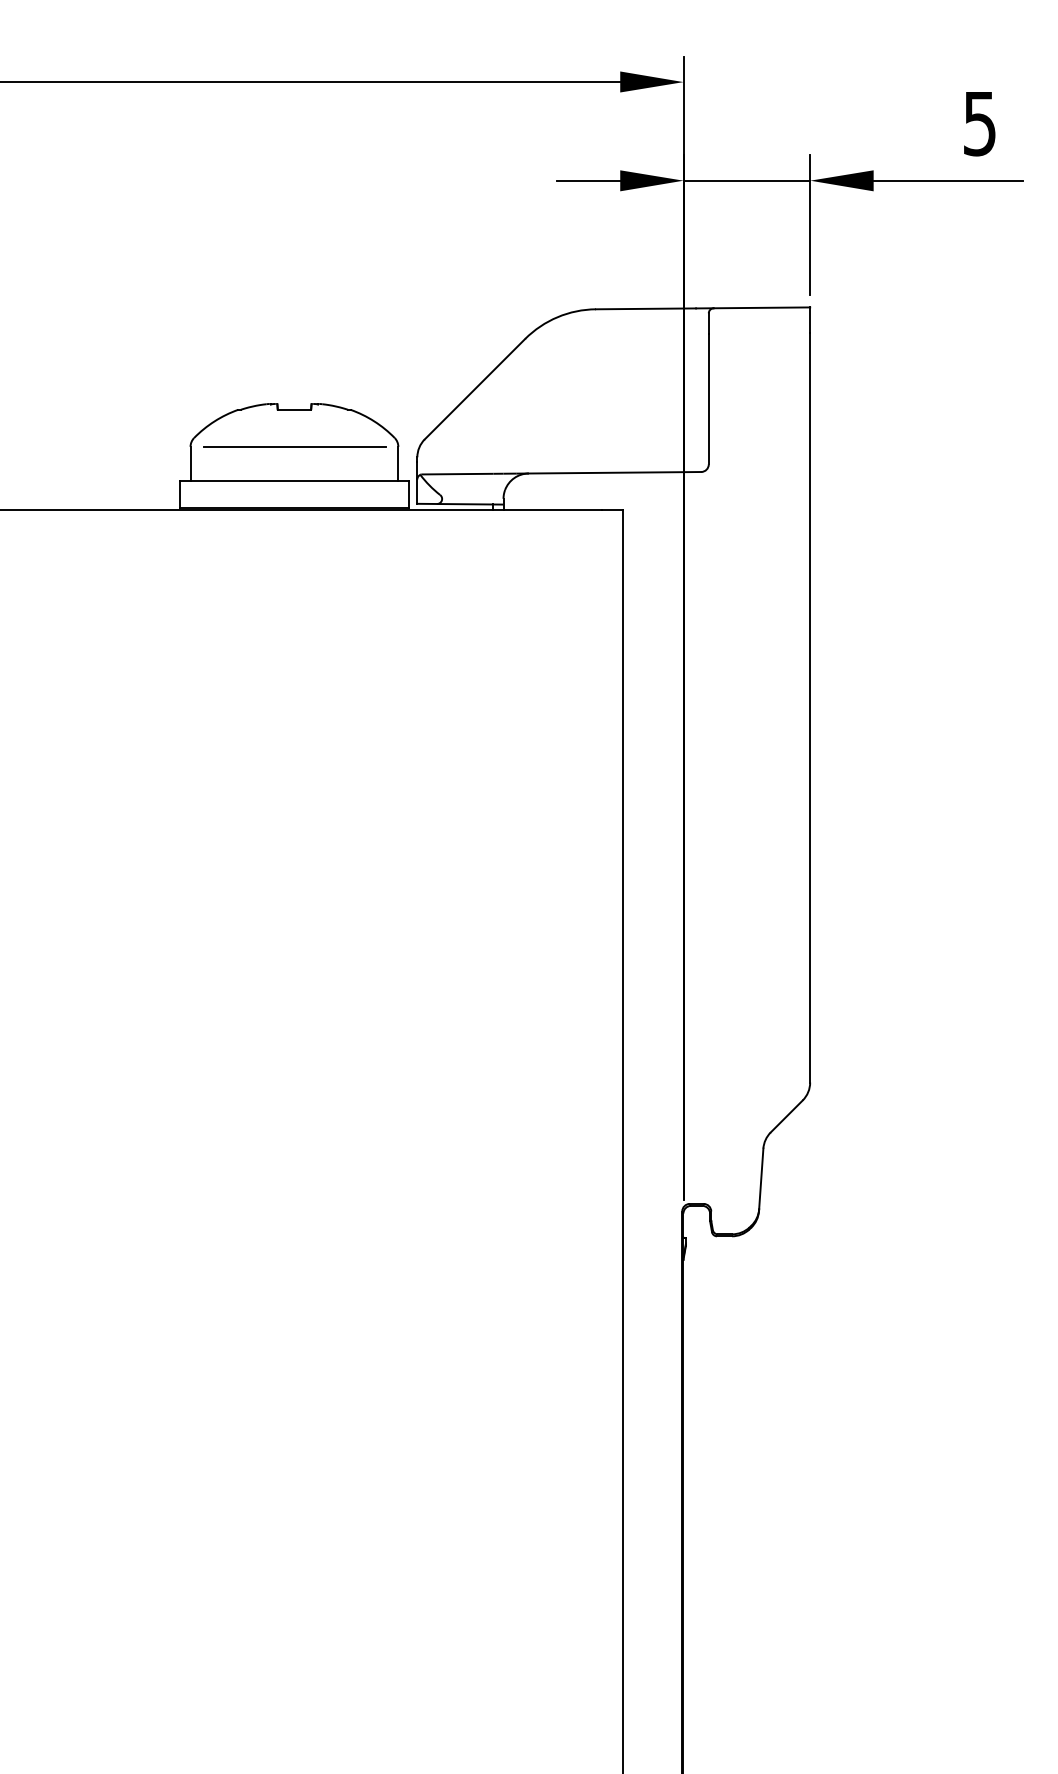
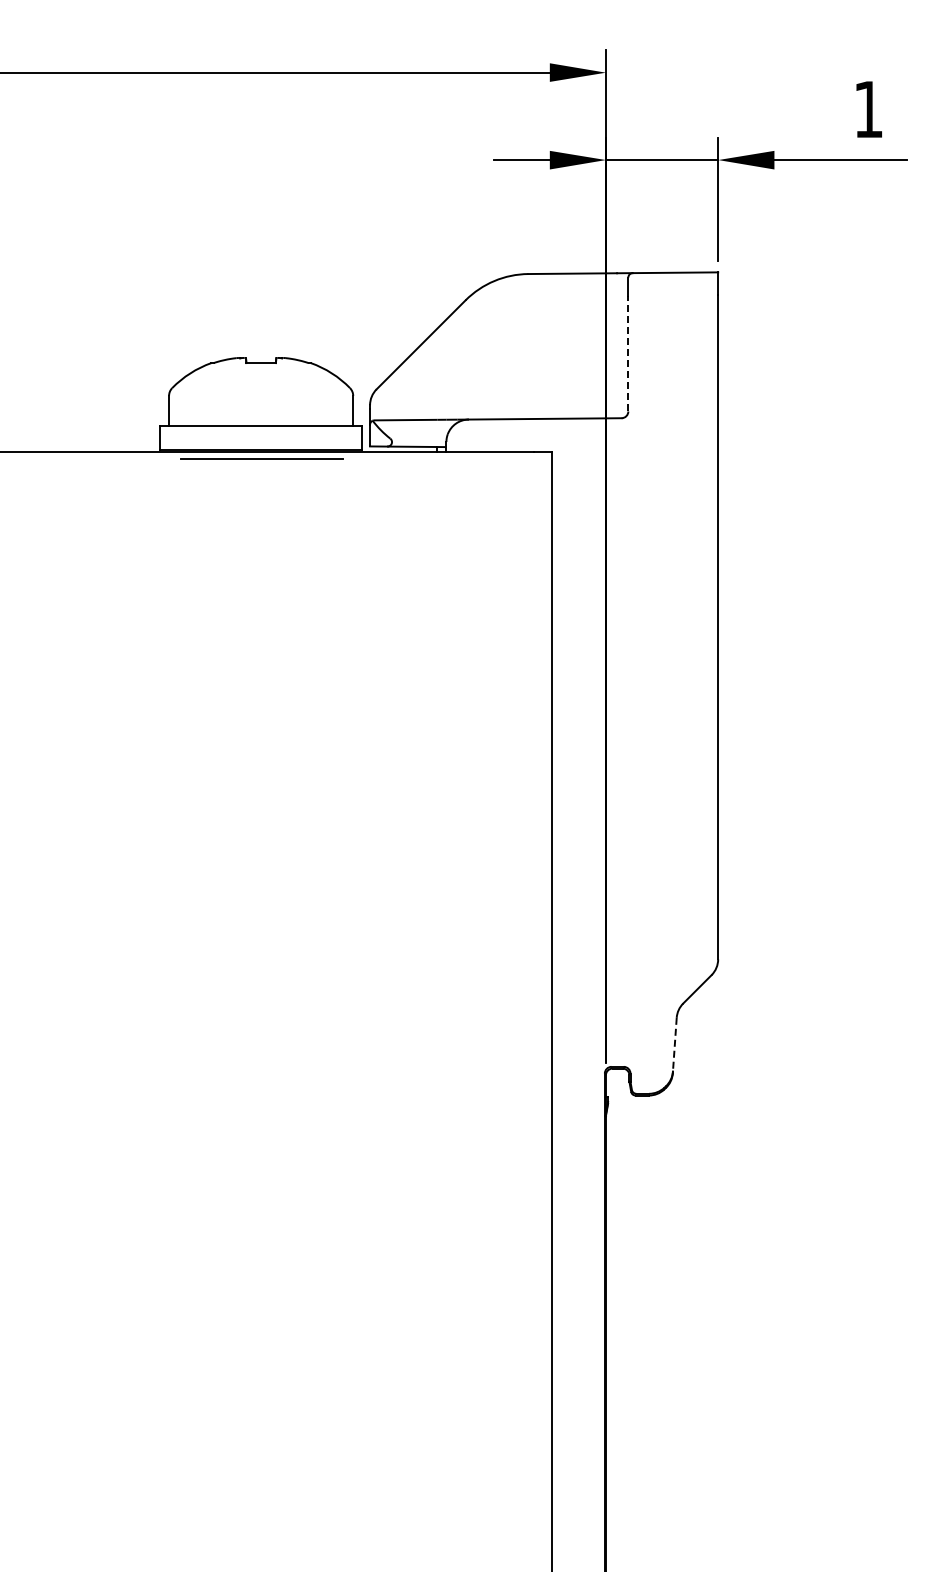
text: (979, 123) -> (868, 109), 5 -> 1
line: (708, 398) -> (628, 353), solid -> dashed
line: (294, 446) -> (261, 458), moved
line: (760, 1178) -> (674, 1044), solid -> dashed

